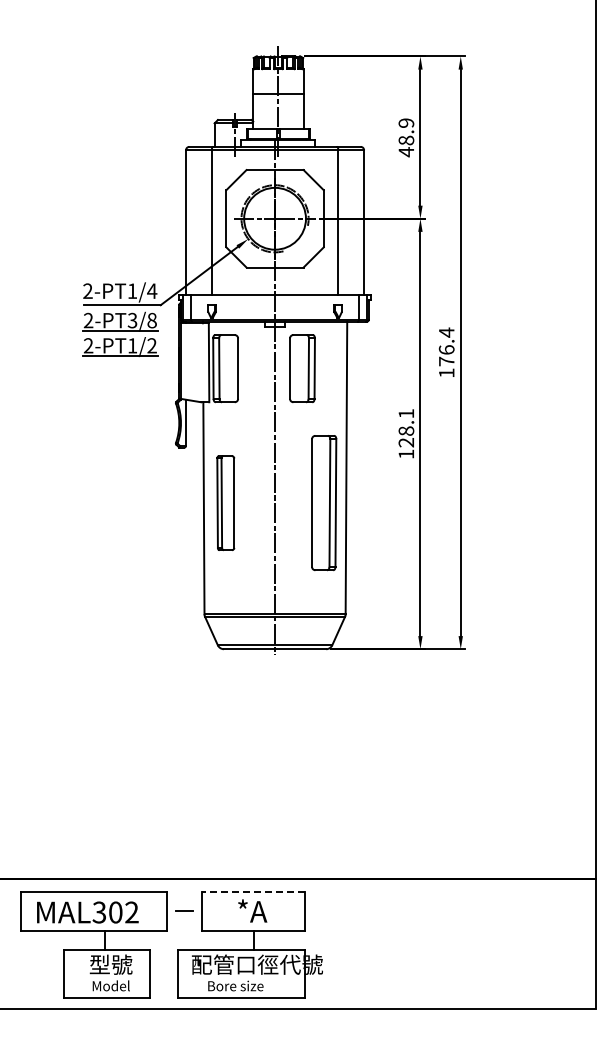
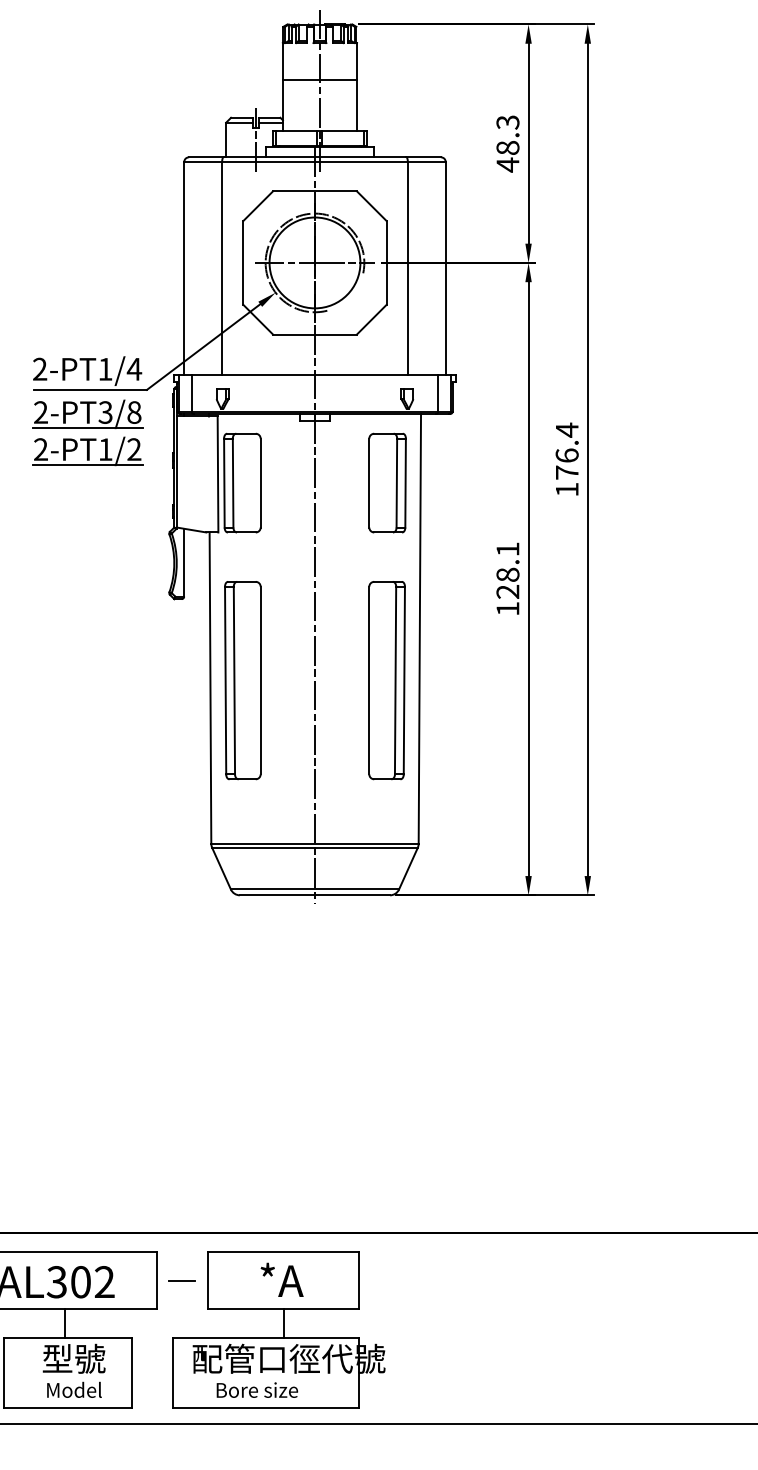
text: (406, 123) -> (508, 122), 48.9 -> 48.3
part: (302, 368) -> (387, 482), moved
part: (225, 503) -> (242, 681), size x1.43
line: (253, 891) -> (283, 1251), dashed -> solid

